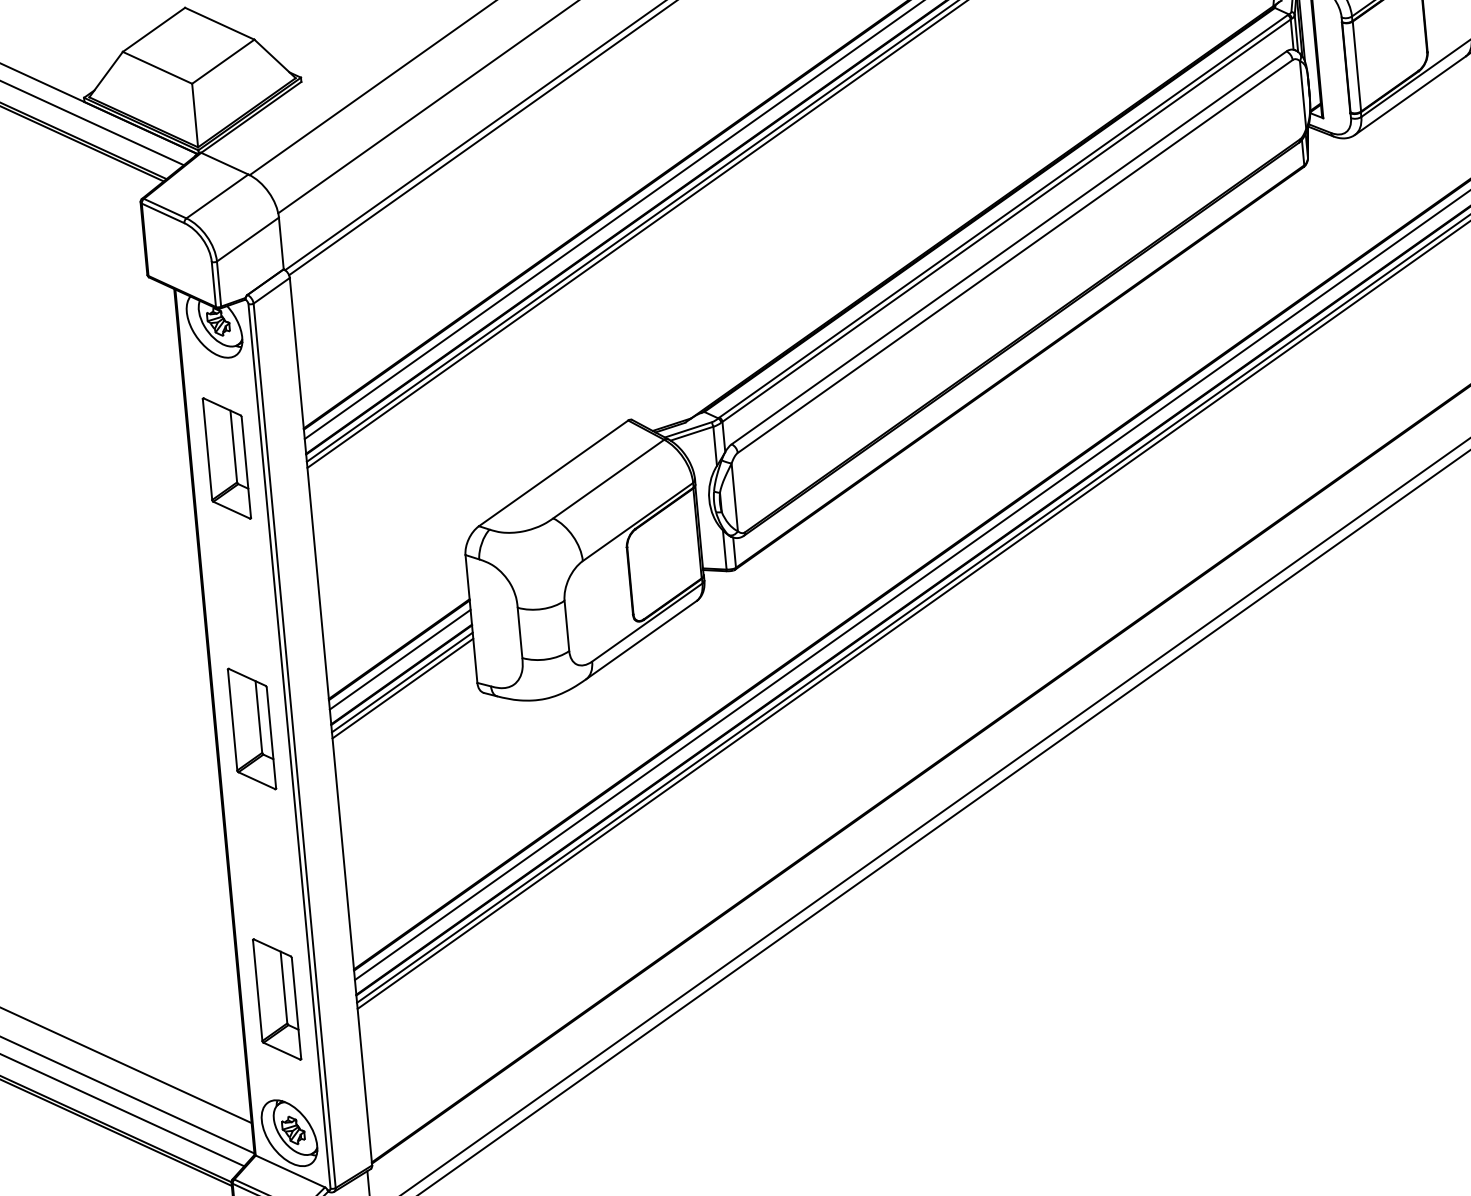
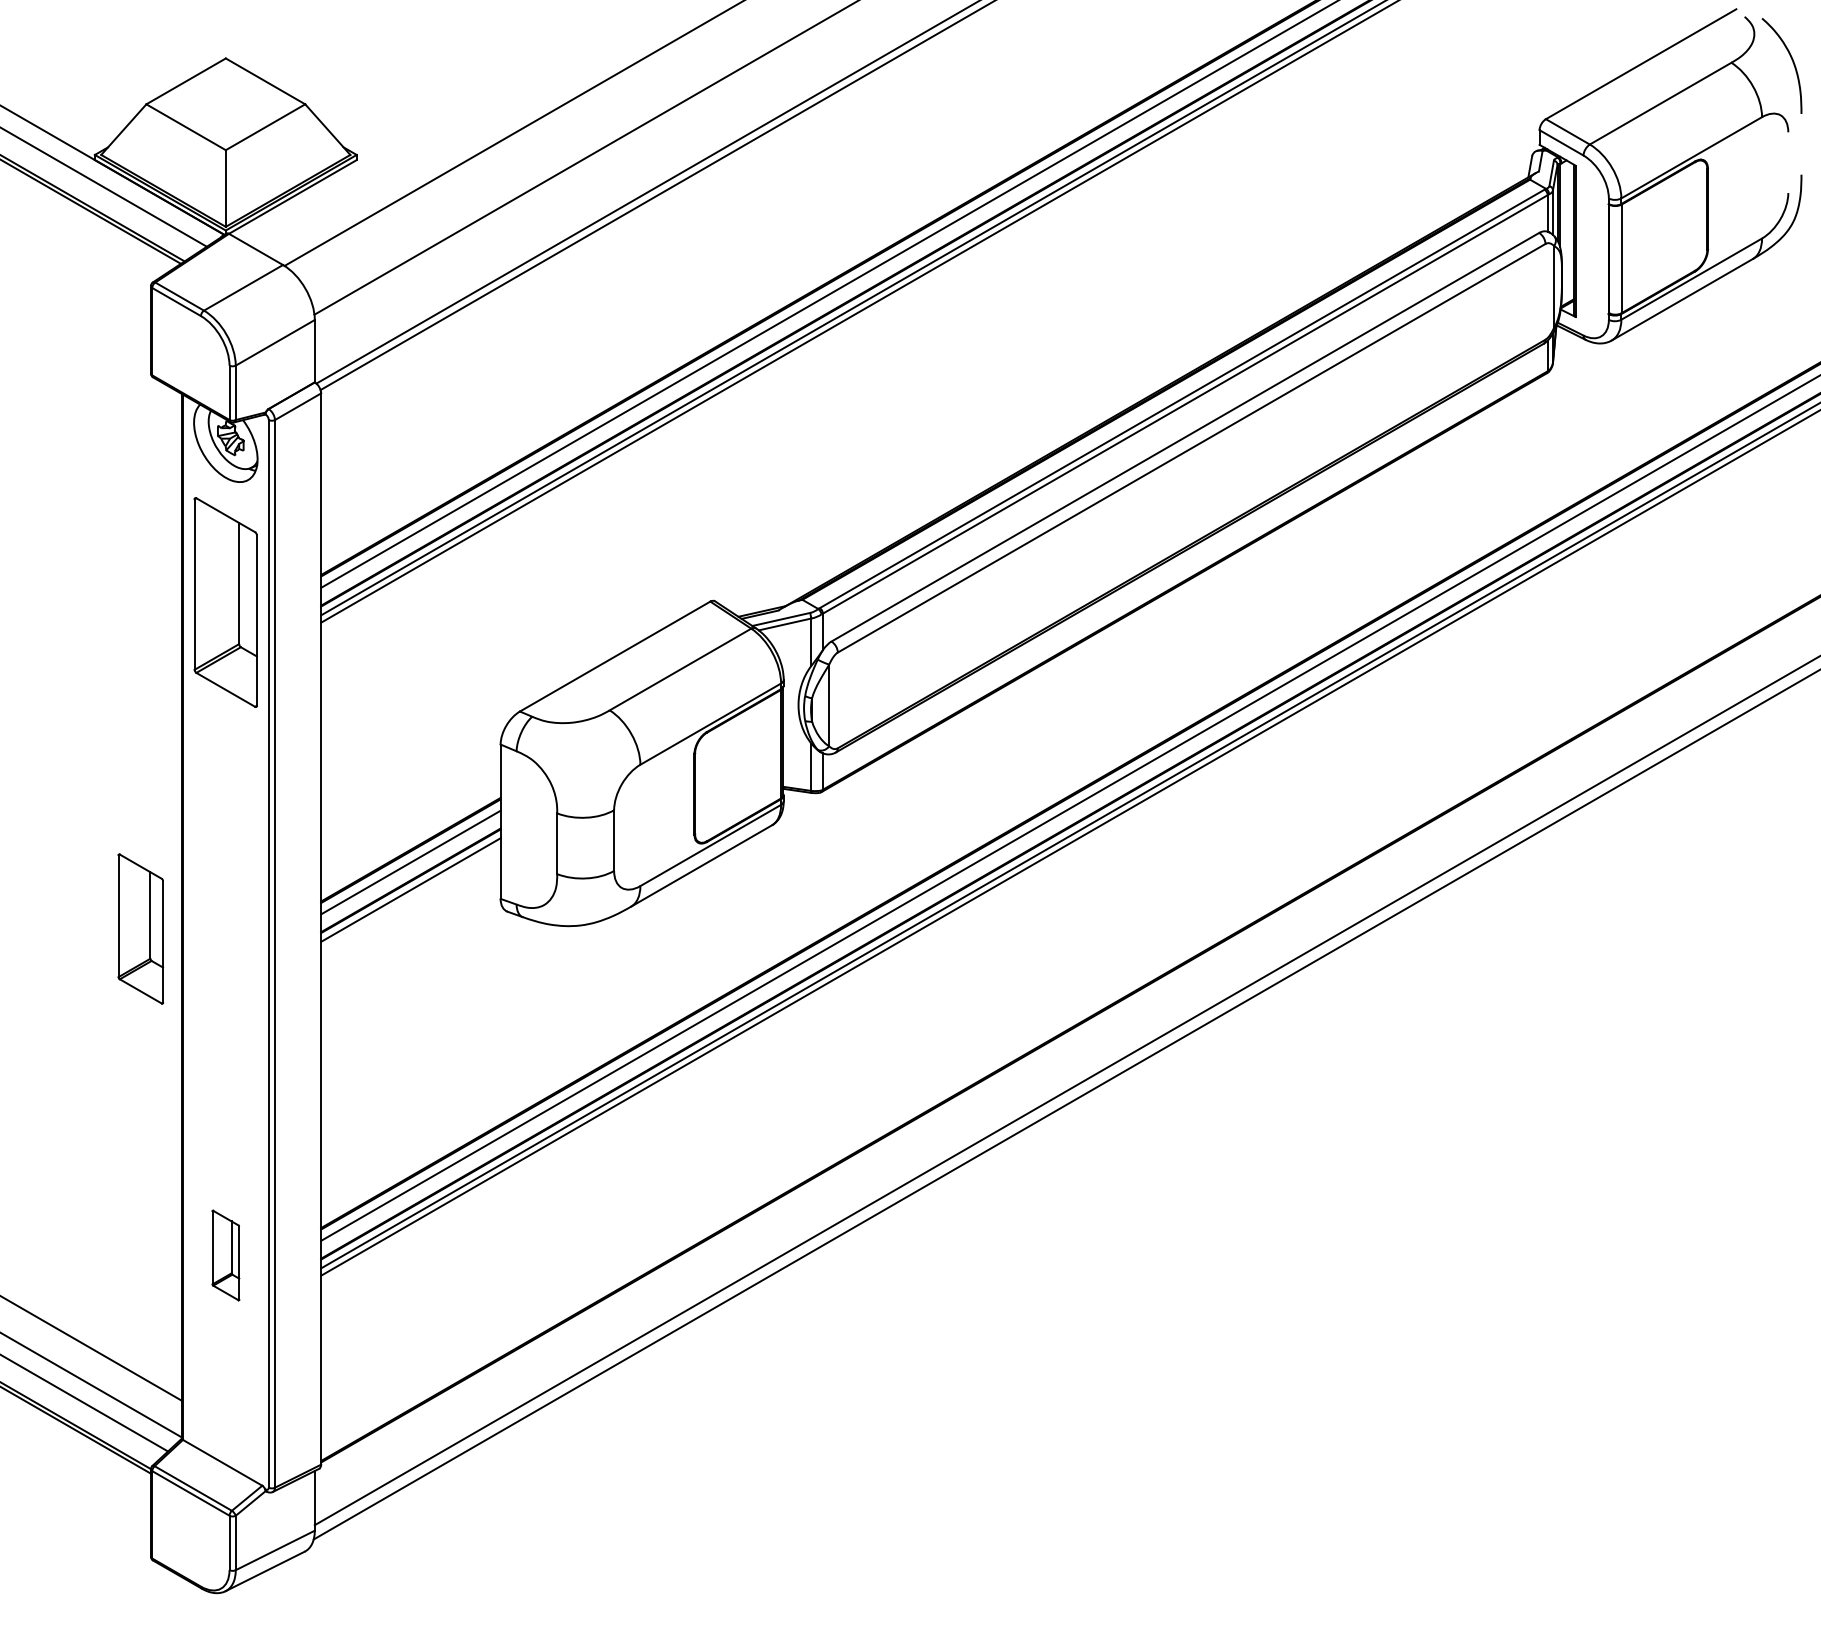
part: (226, 458) -> (225, 602), size x1.4
line: (402, 688) -> (410, 897), removed
part: (251, 728) -> (140, 928), moved
part: (276, 999) -> (225, 1255), size x0.6
part: (289, 1132) -> (225, 1416), removed

